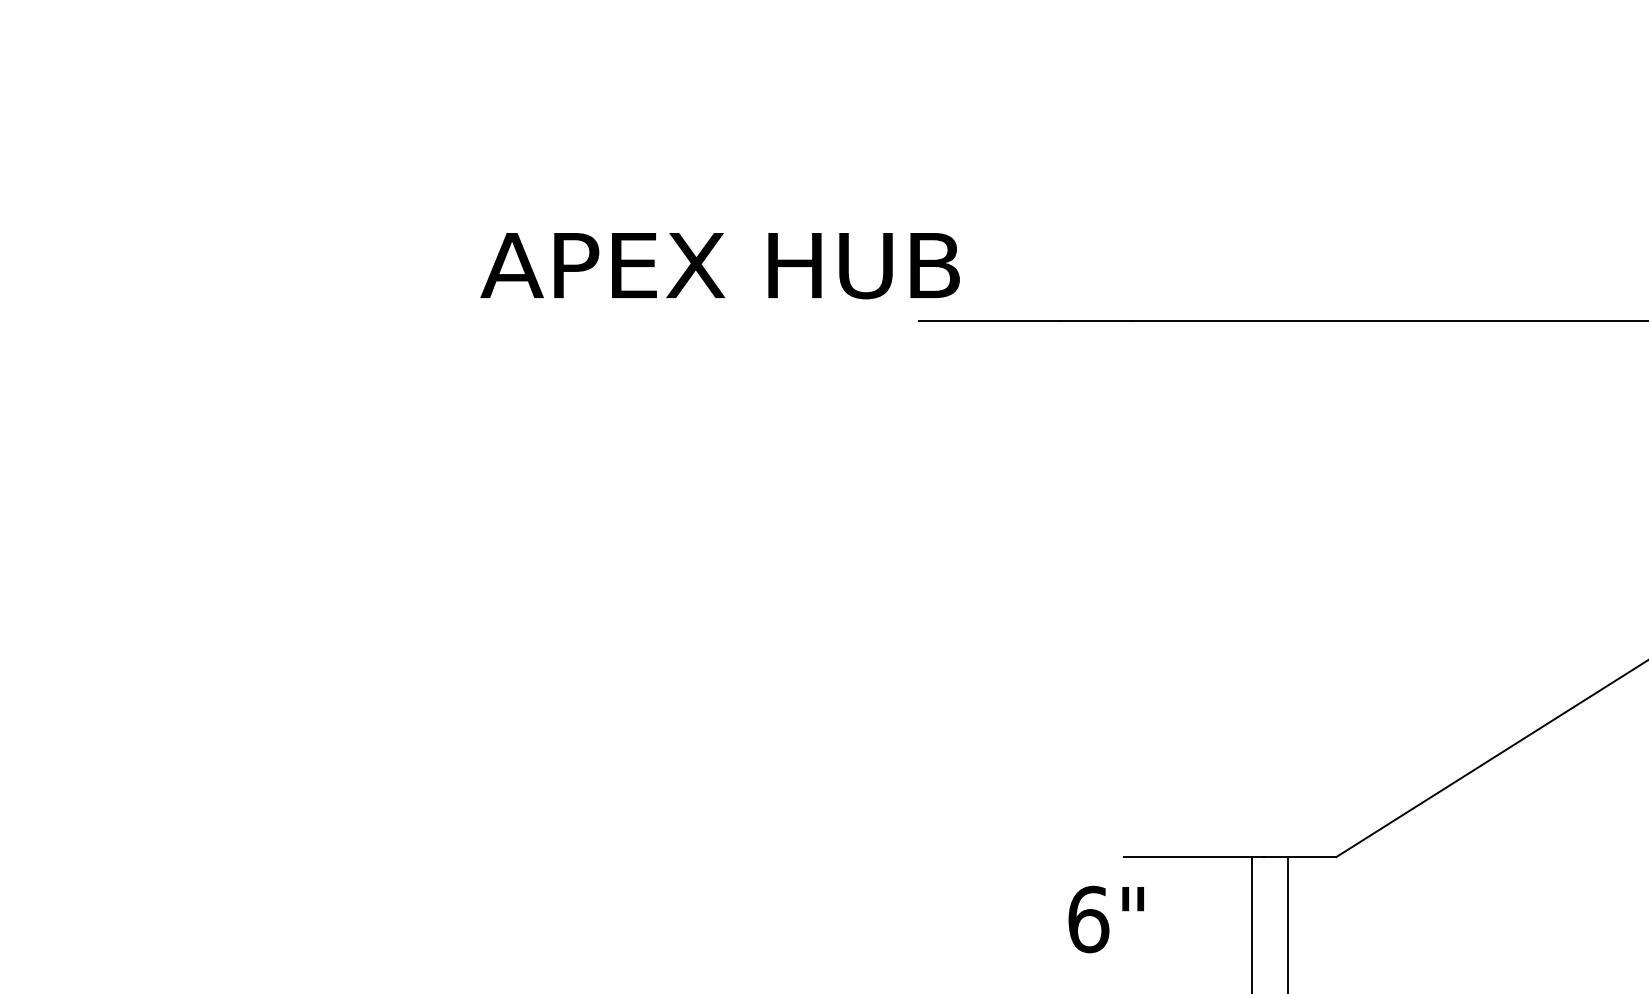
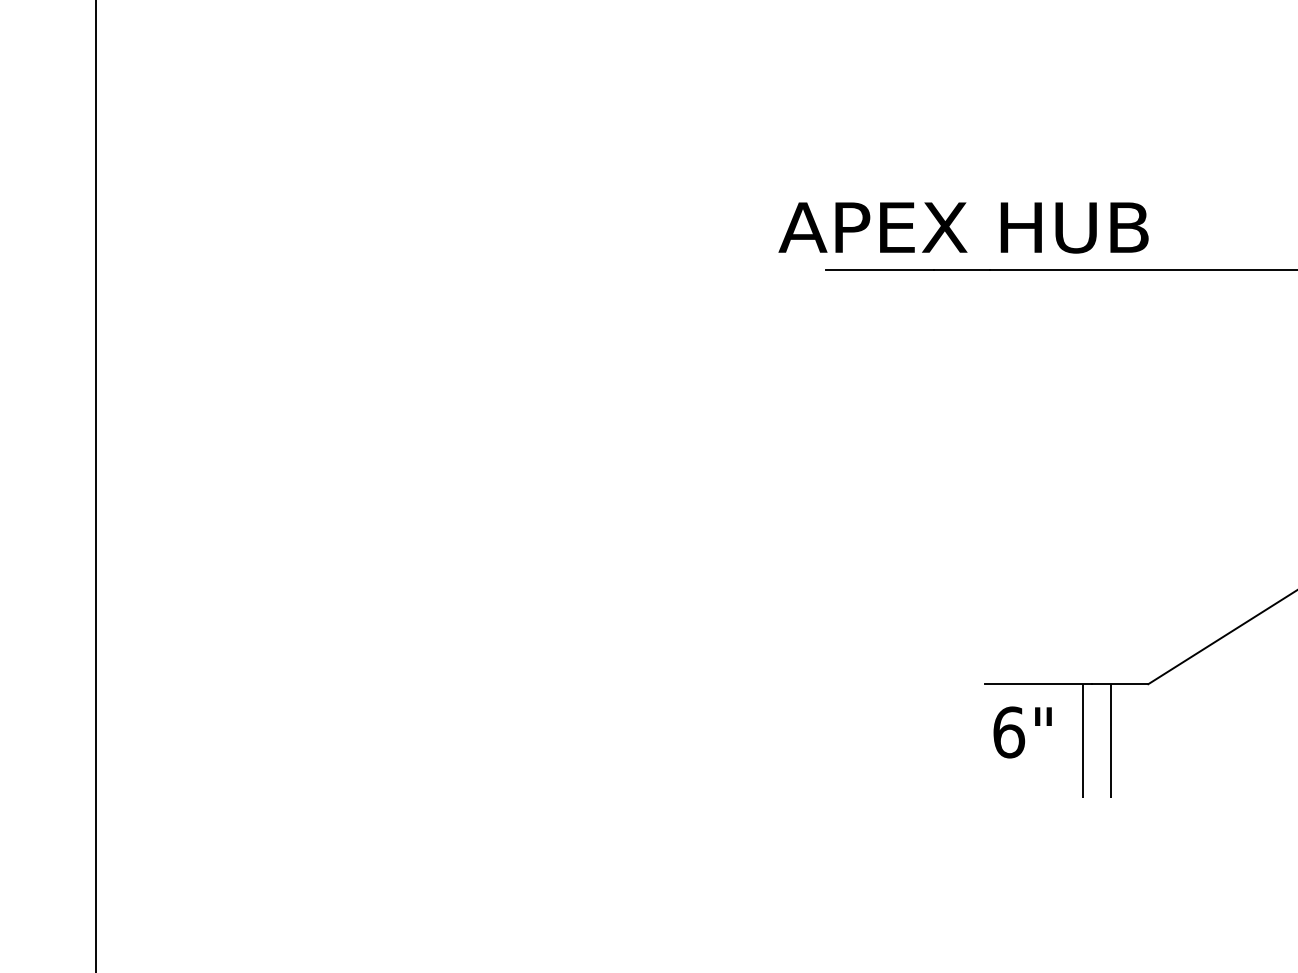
text: (720, 265) -> (963, 227), moved
text: (1106, 919) -> (1022, 732), moved

